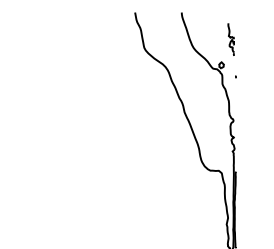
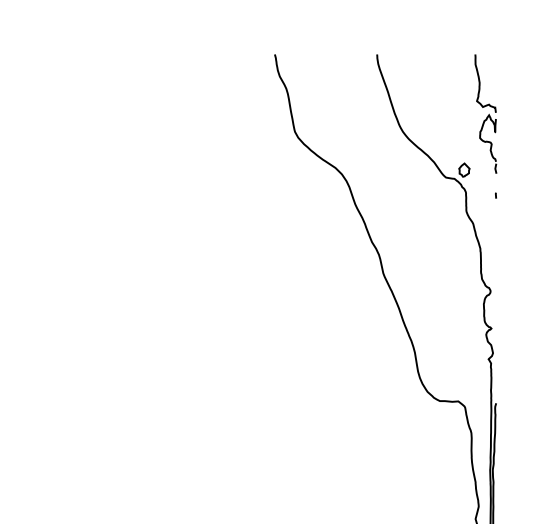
part: (230, 39) -> (483, 113), size x1.67

